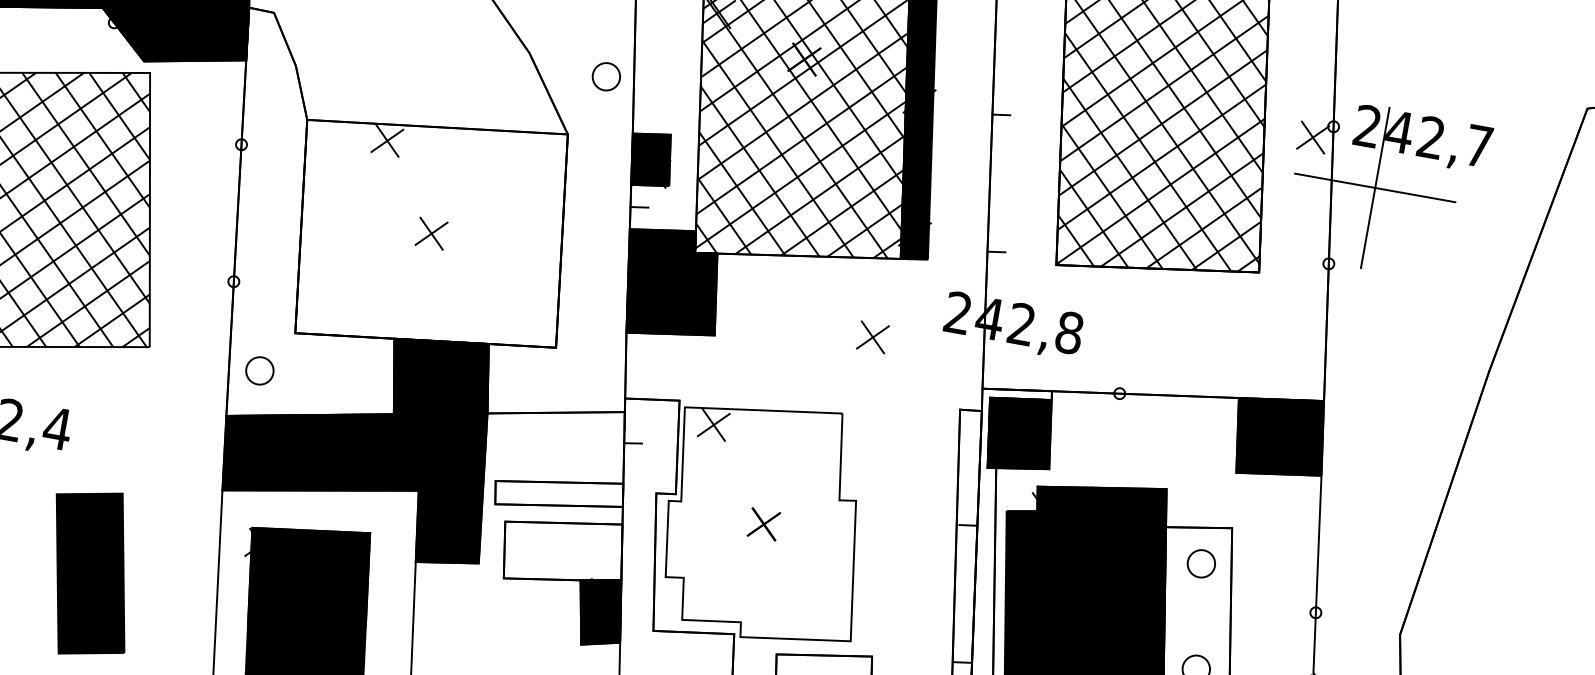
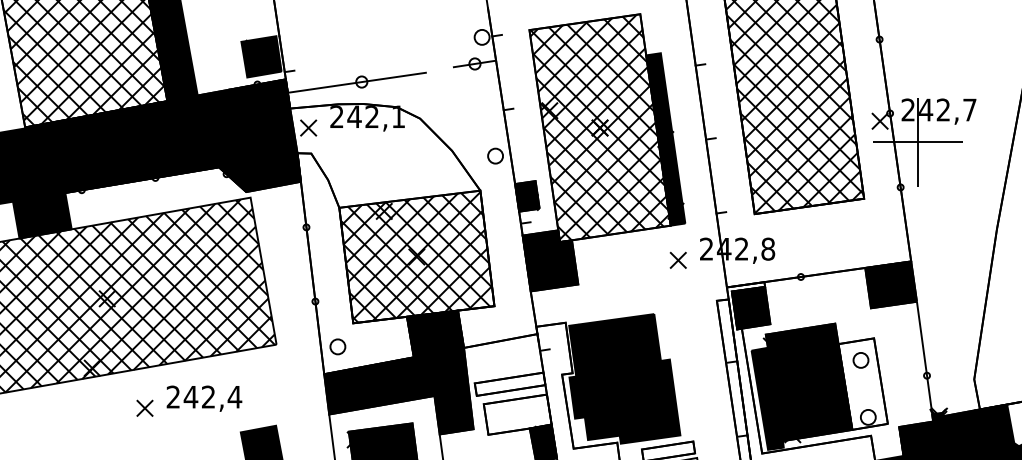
hatch: (432, 233) -> (417, 256), added
part: (871, 335) -> (677, 259), moved
fill: (767, 520) -> (624, 378), added

